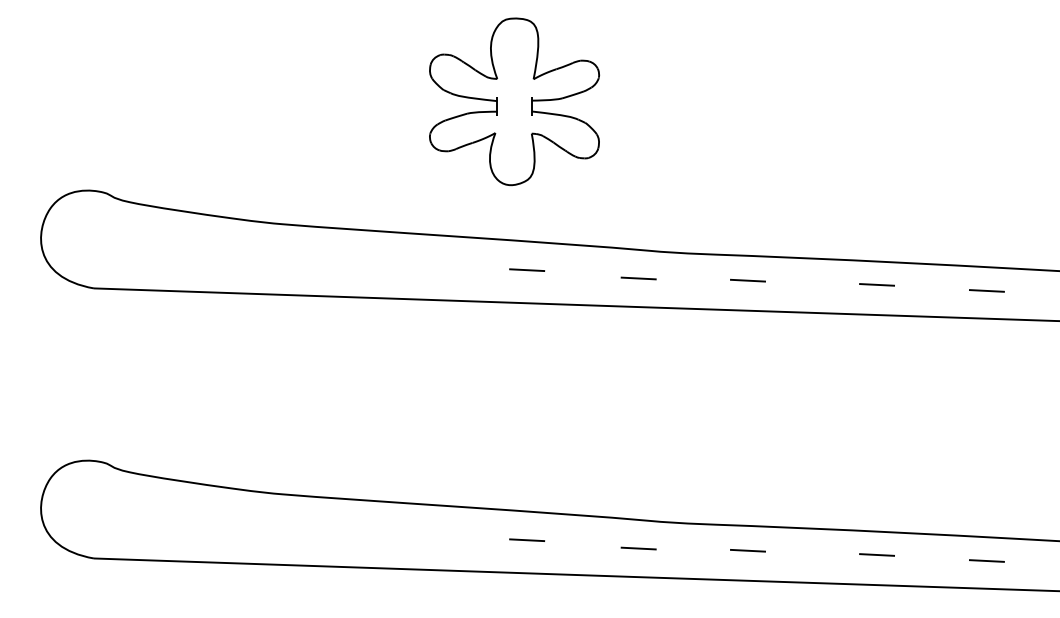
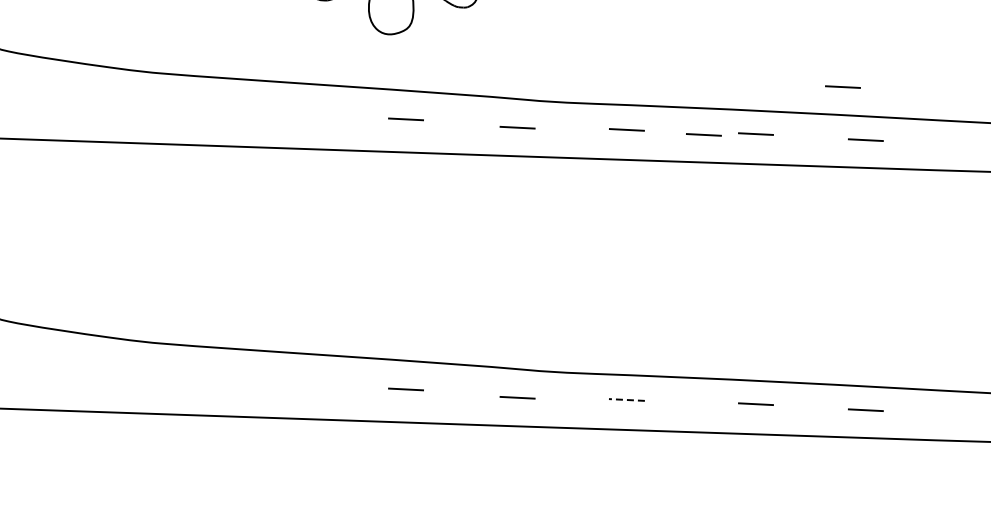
line: (963, 237) -> (842, 86), added
line: (824, 285) -> (703, 134), added
line: (748, 550) -> (627, 399), solid -> dashed

